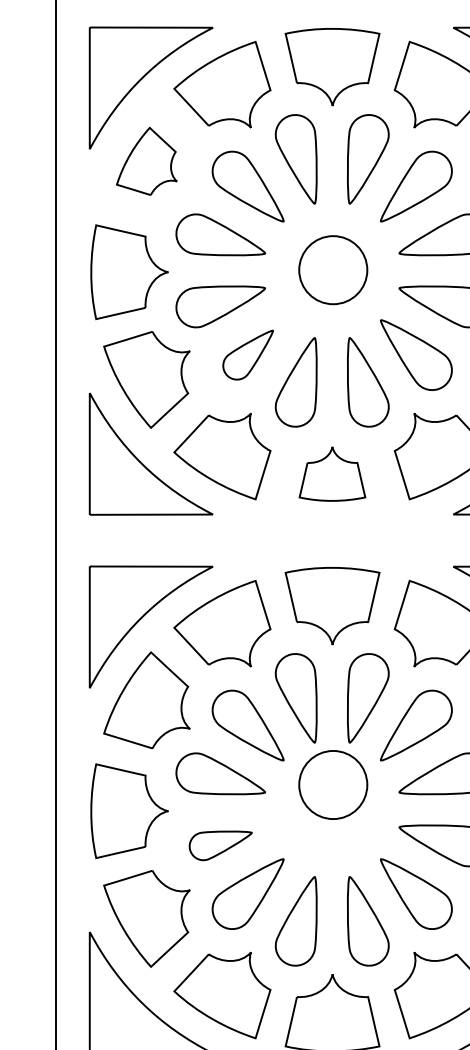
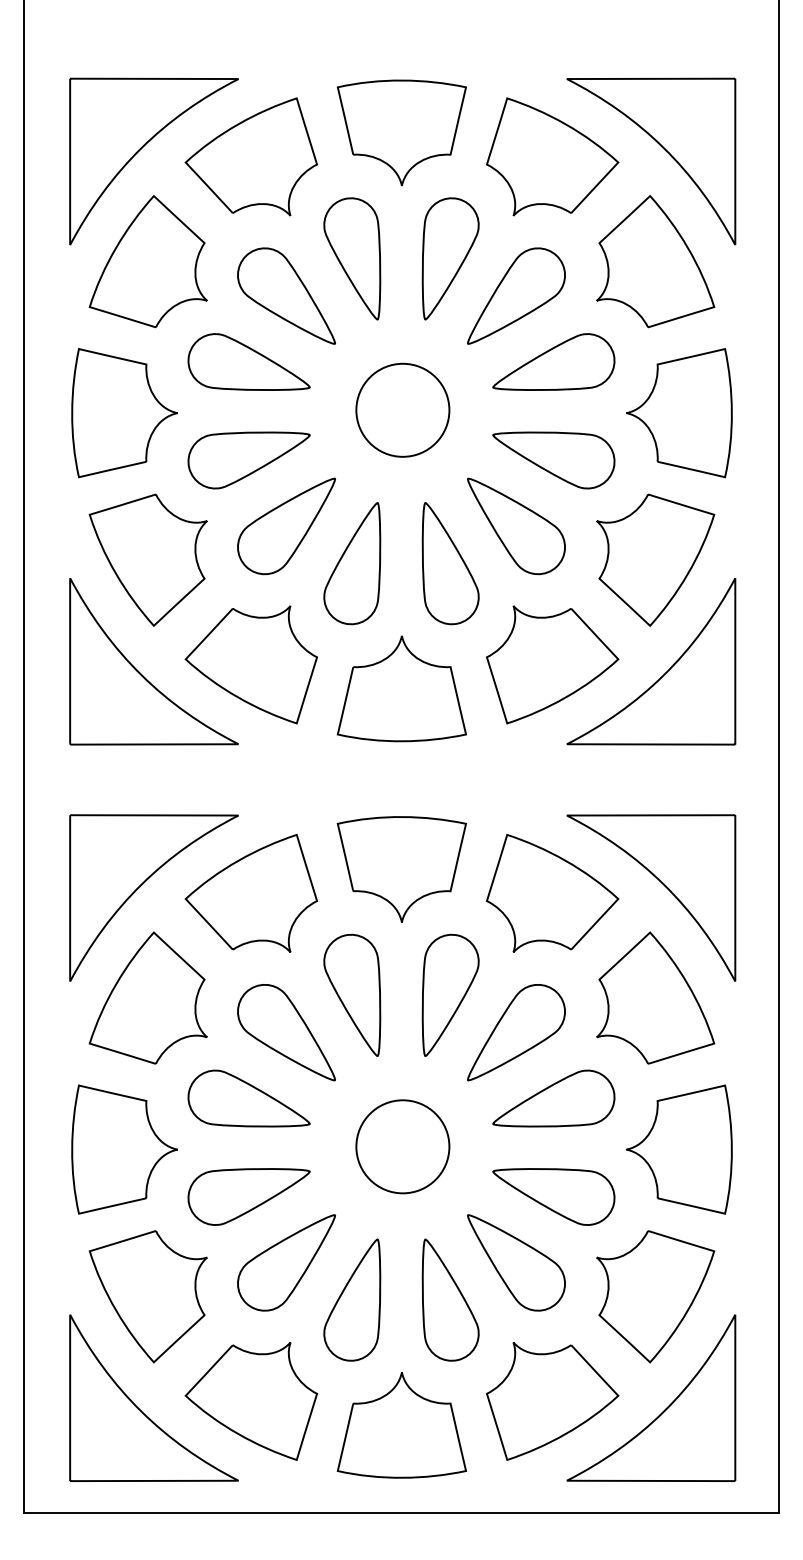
part: (146, 161) -> (147, 261), size x1.43
part: (248, 355) -> (286, 526), size x1.43
part: (332, 473) -> (401, 688), size x1.43
part: (333, 784) -> (402, 1146), moved
part: (220, 845) -> (248, 1196), size x1.43

